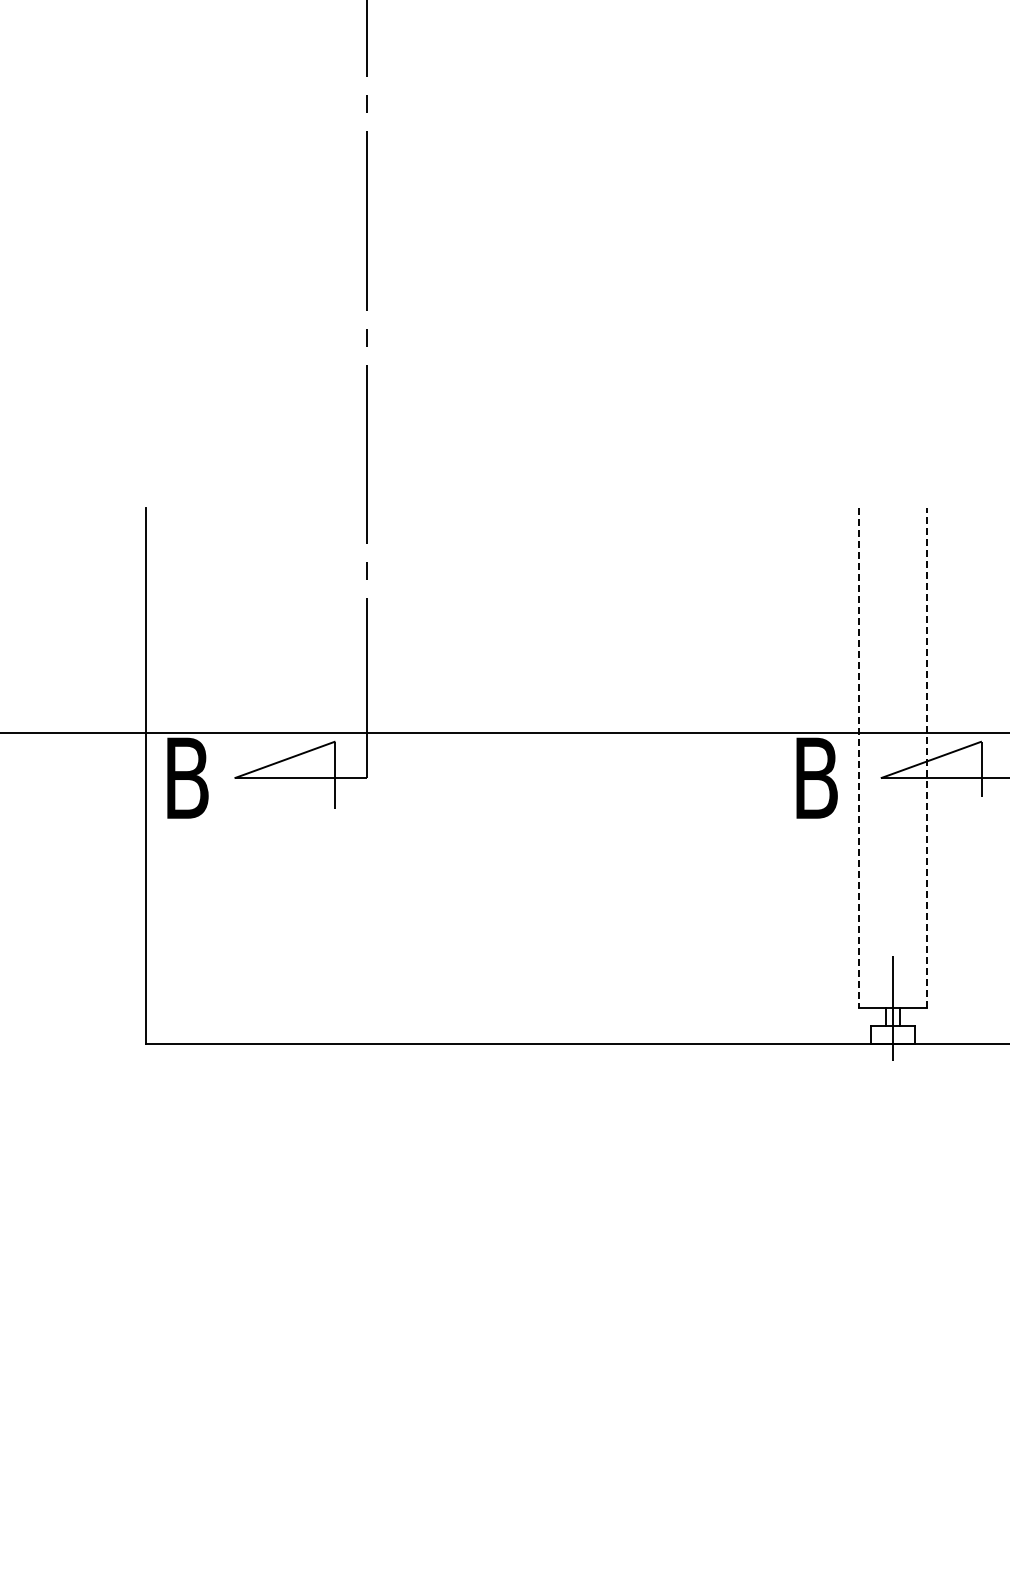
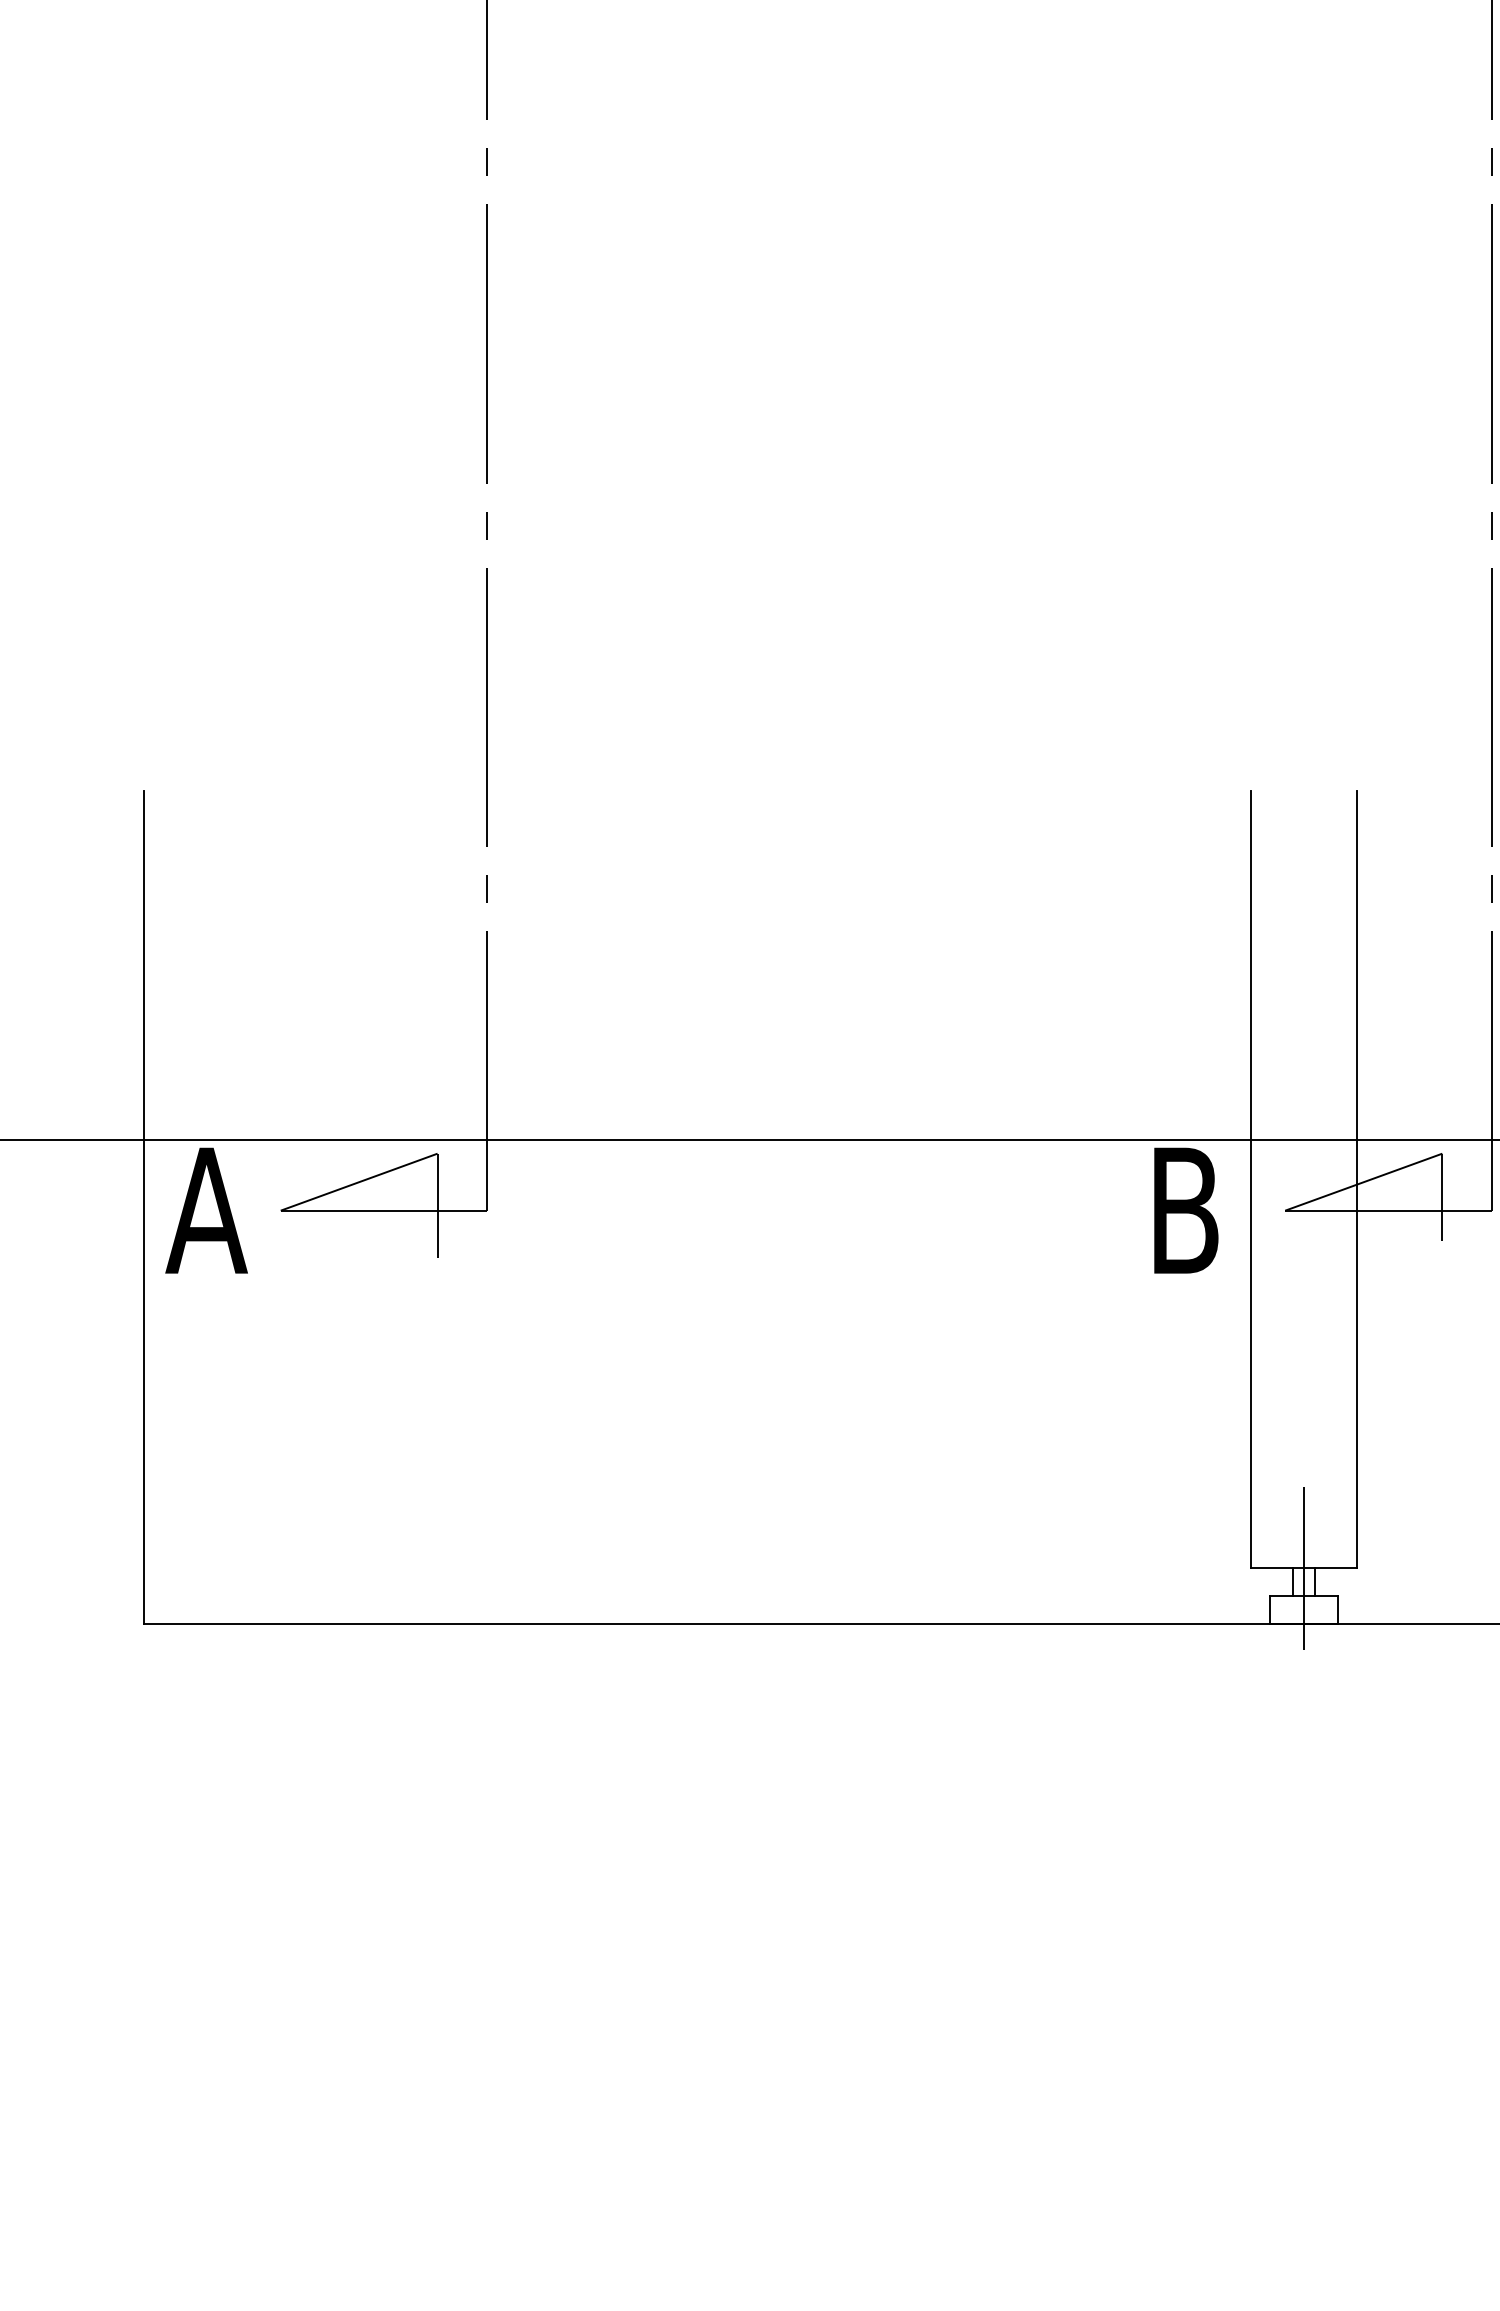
line: (927, 757) -> (1357, 1178), dashed -> solid
line: (858, 758) -> (1250, 1180), dashed -> solid
text: (186, 777) -> (206, 1209), B -> A

